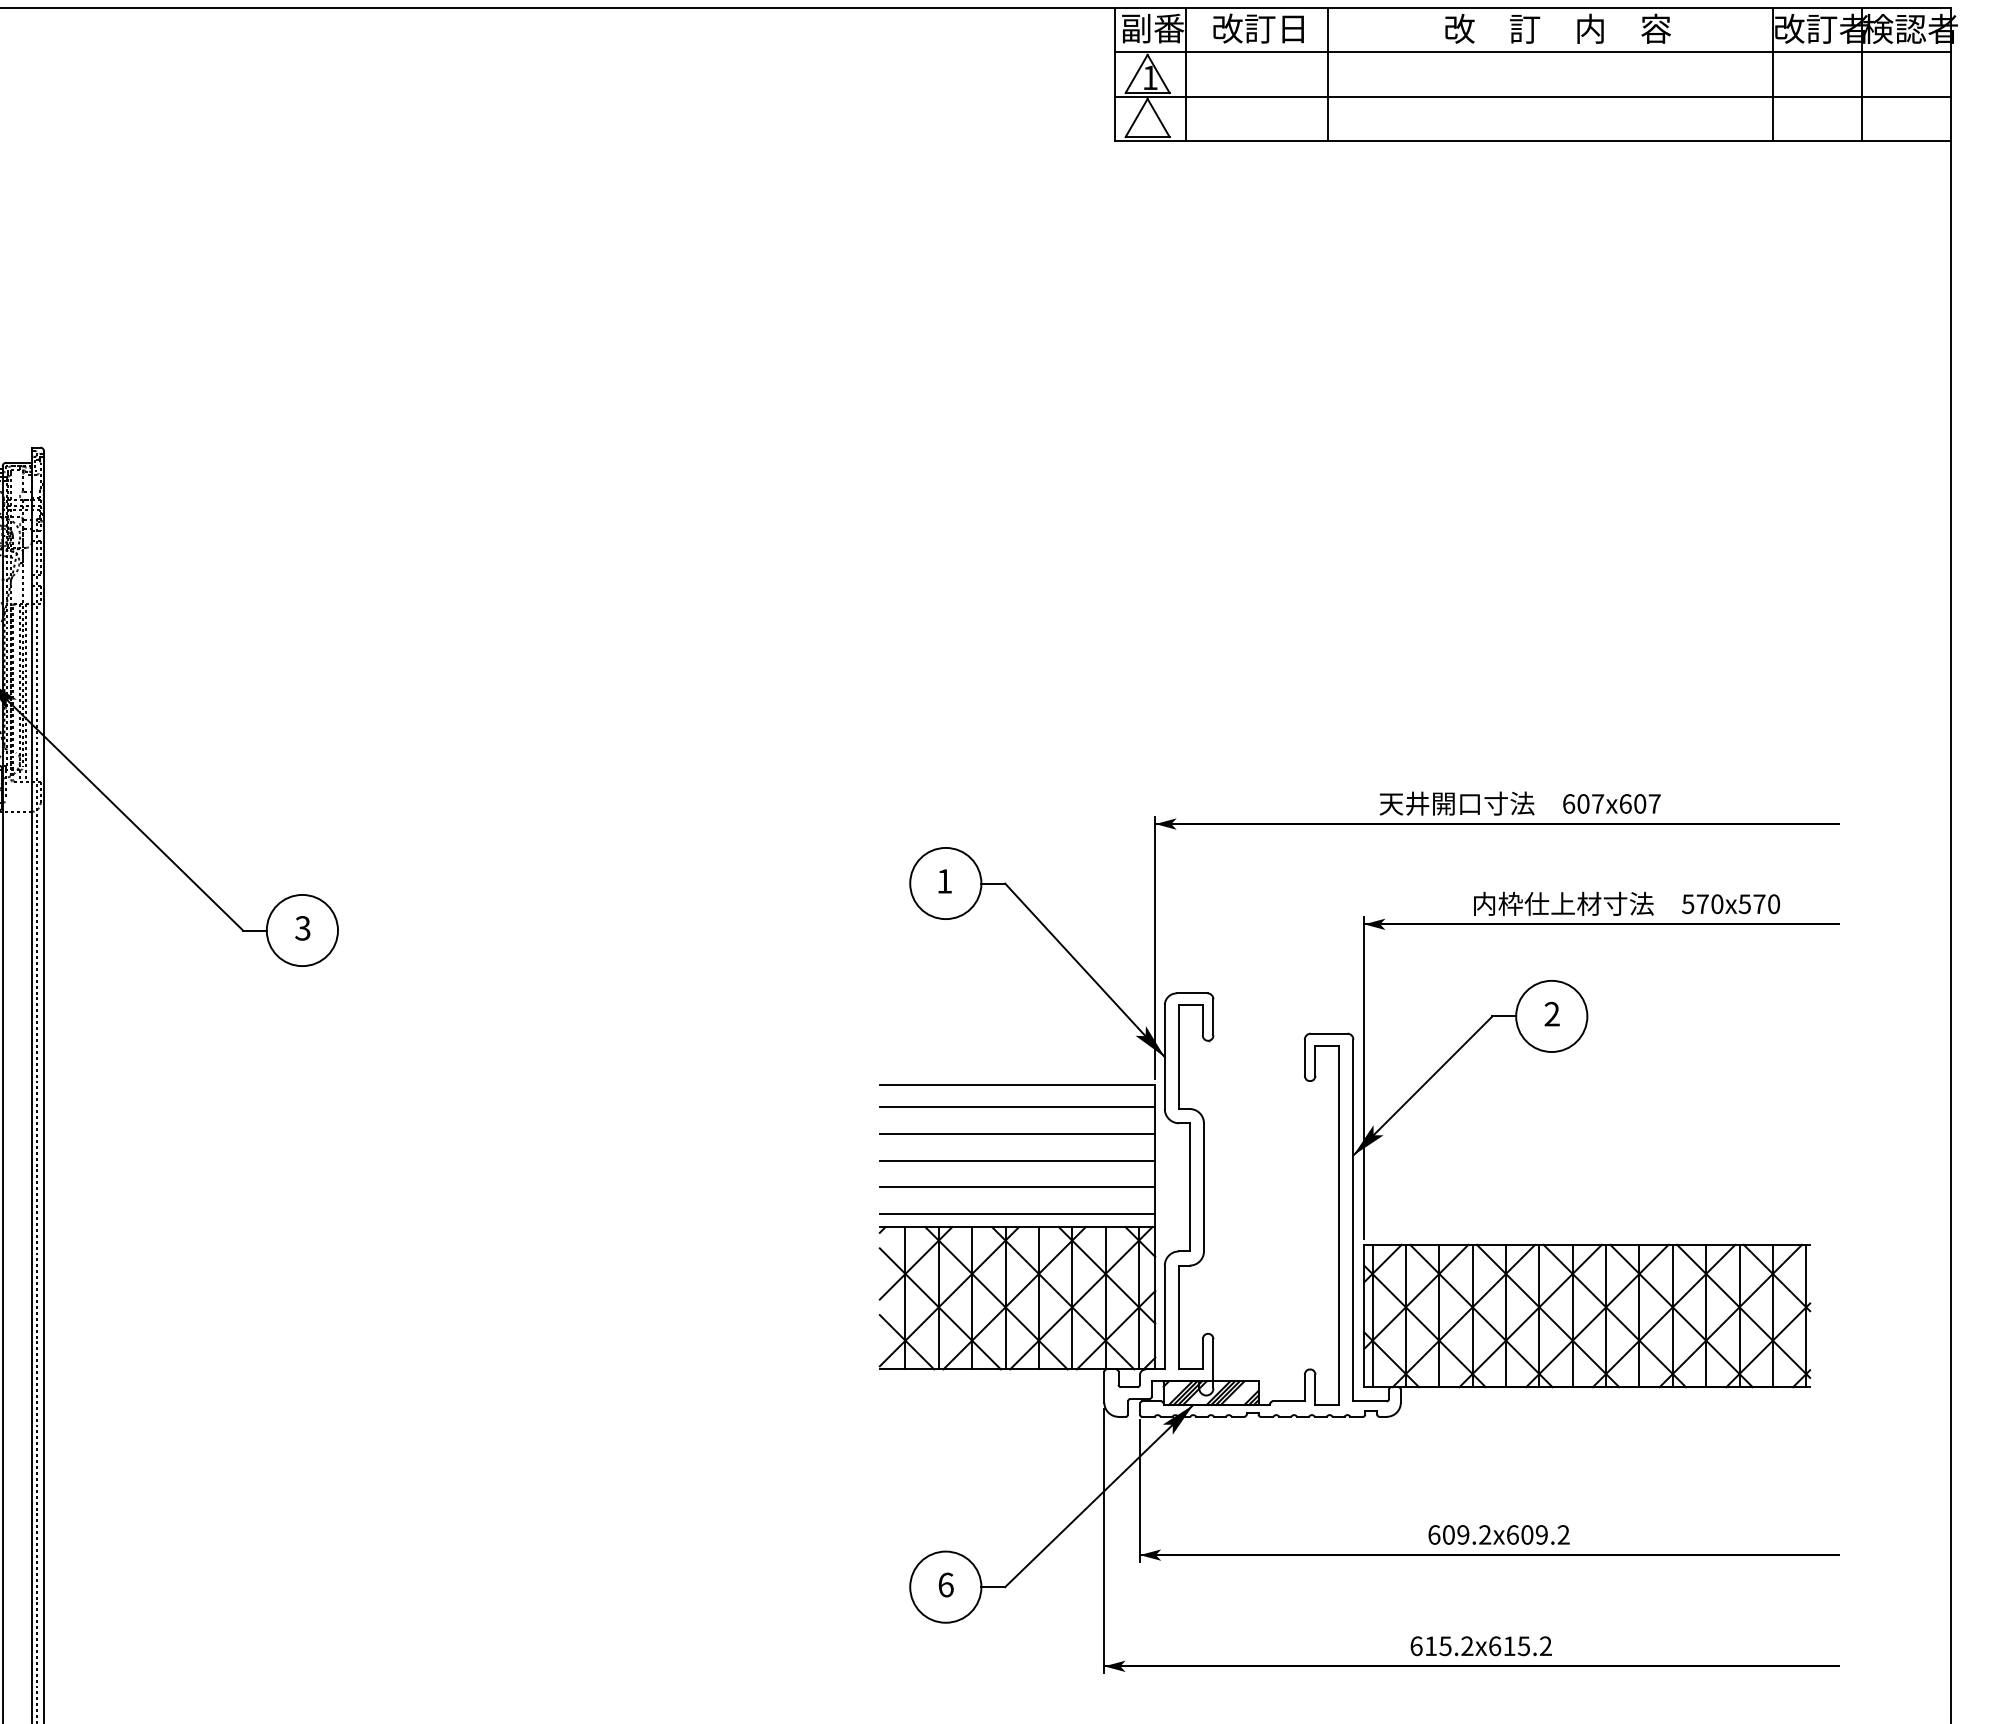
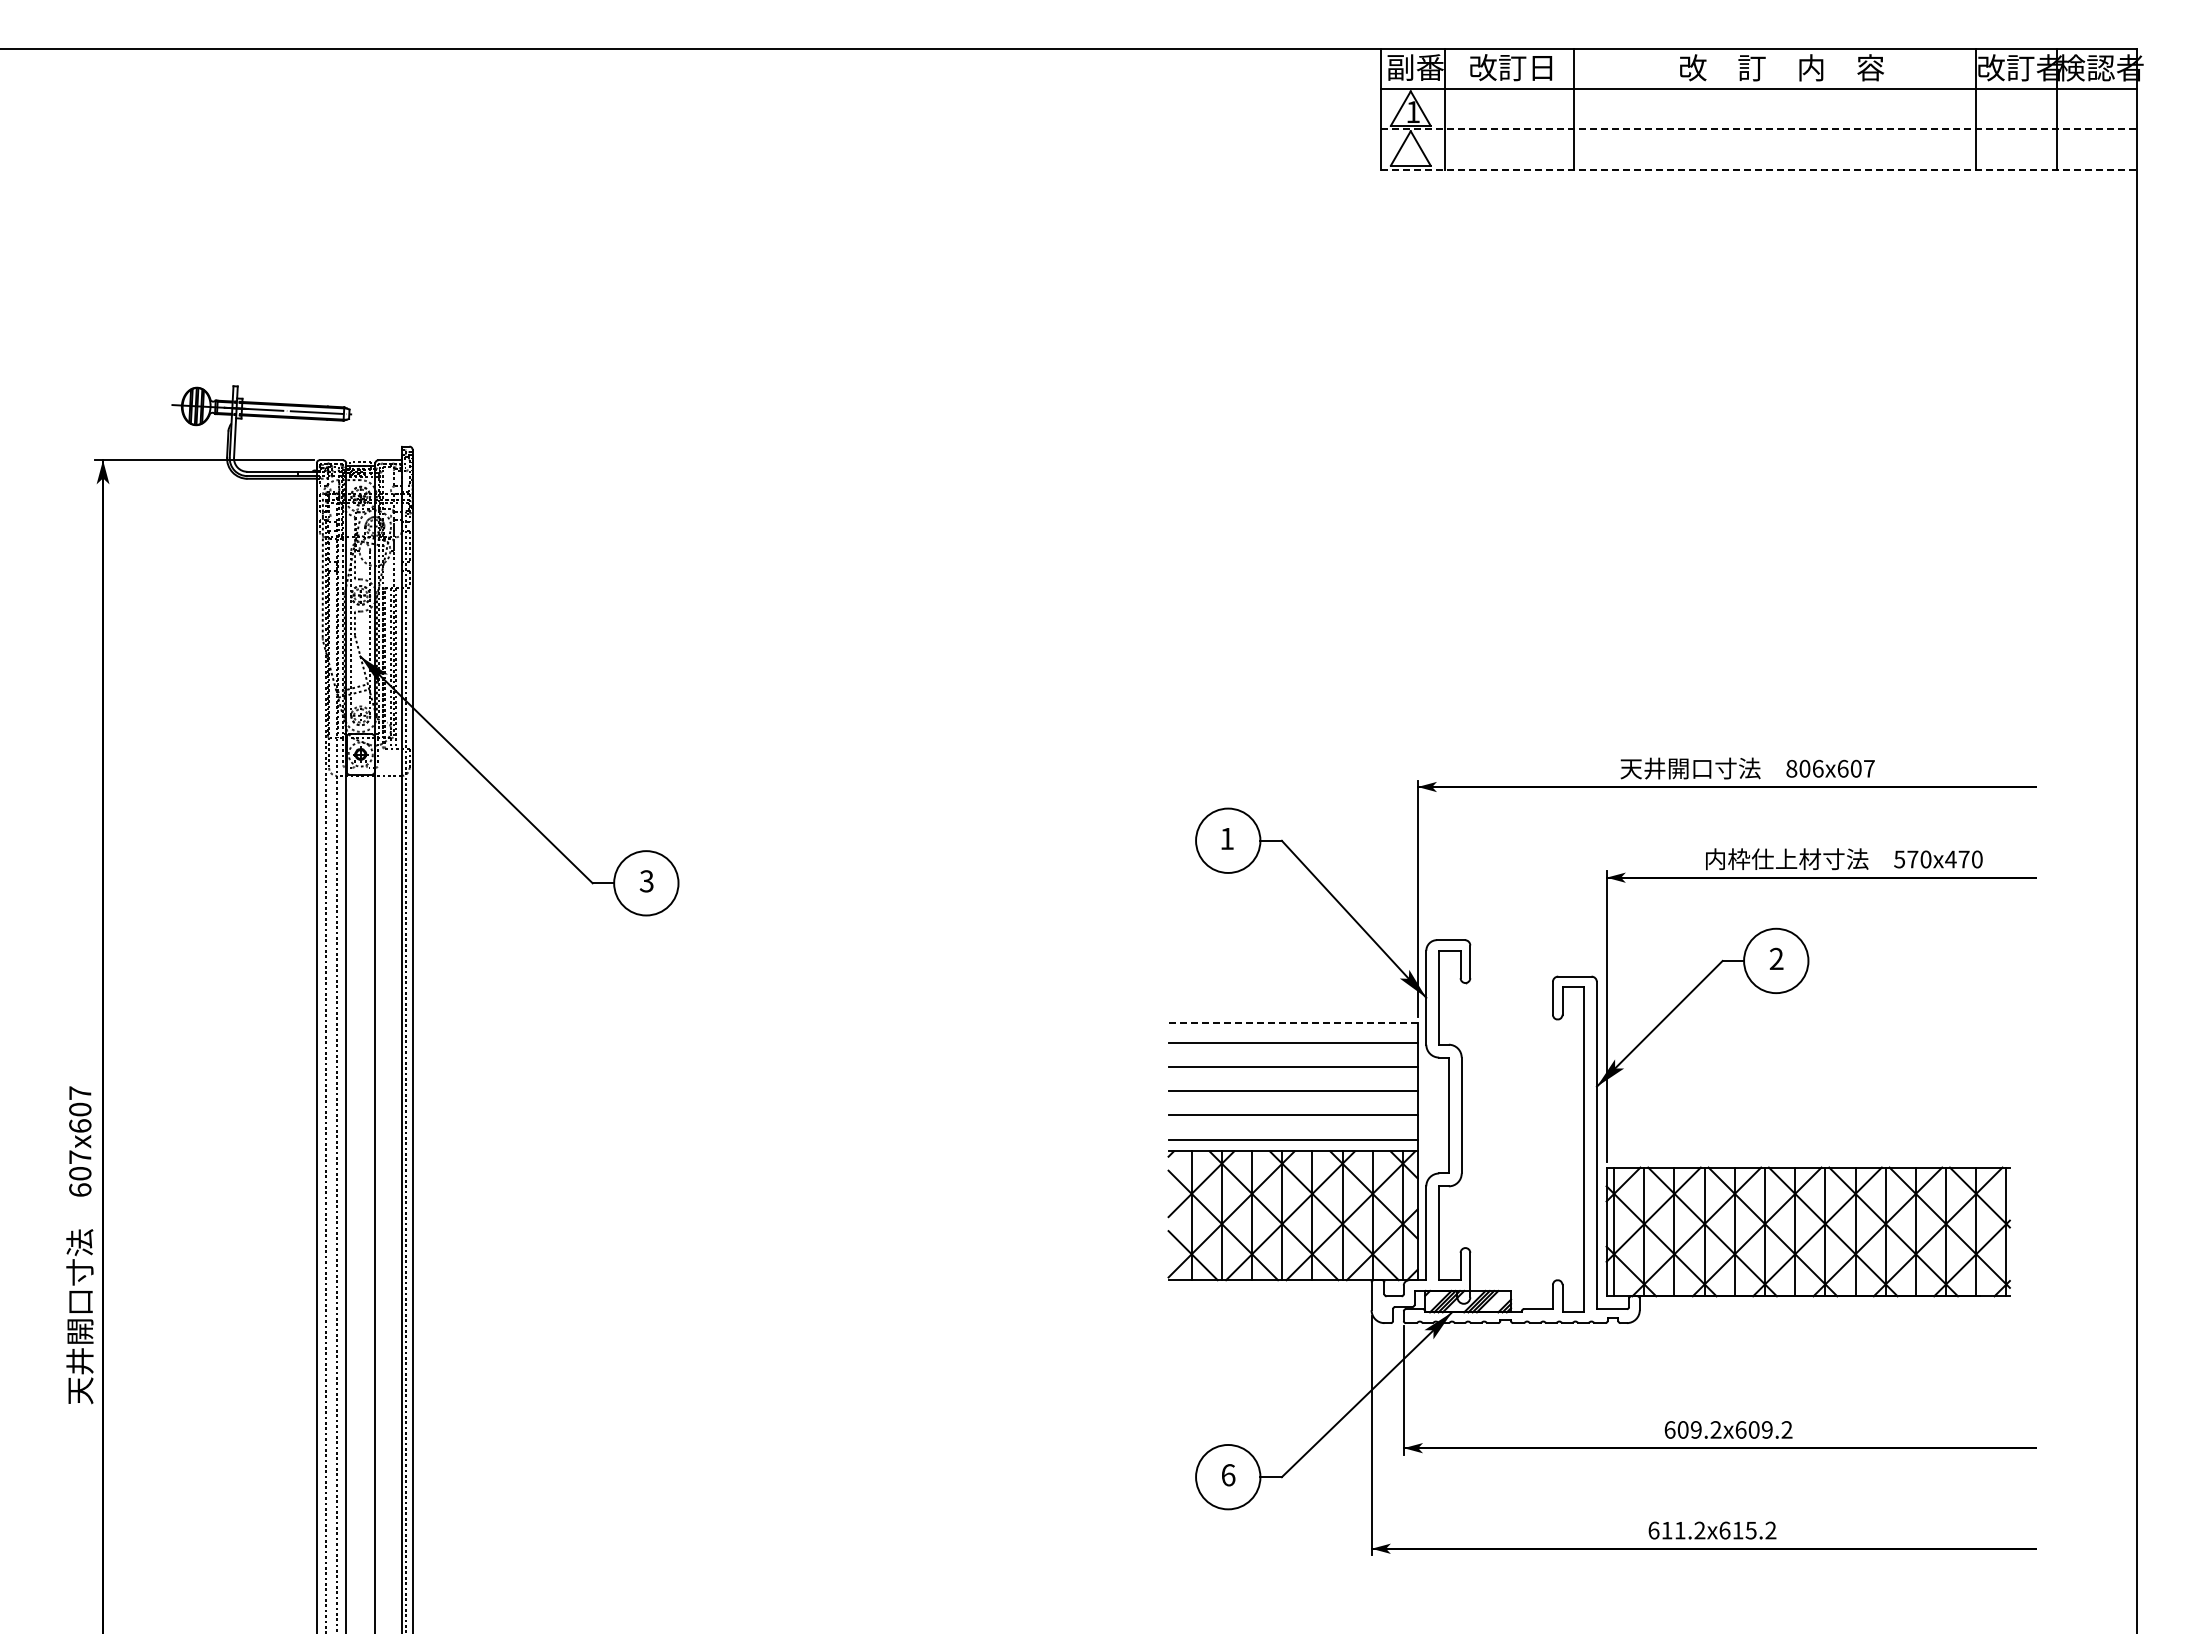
line: (1533, 97) -> (1759, 129), solid -> dashed
line: (1533, 141) -> (1759, 169), solid -> dashed
text: (1582, 803) -> (1804, 768), 607x607 -> 806x607
text: (1744, 904) -> (1950, 859), 570x570 -> 570x470
line: (1017, 1084) -> (1293, 1022), solid -> dashed
text: (1444, 1646) -> (1679, 1530), 615.2x615.2 -> 611.2x615.2

